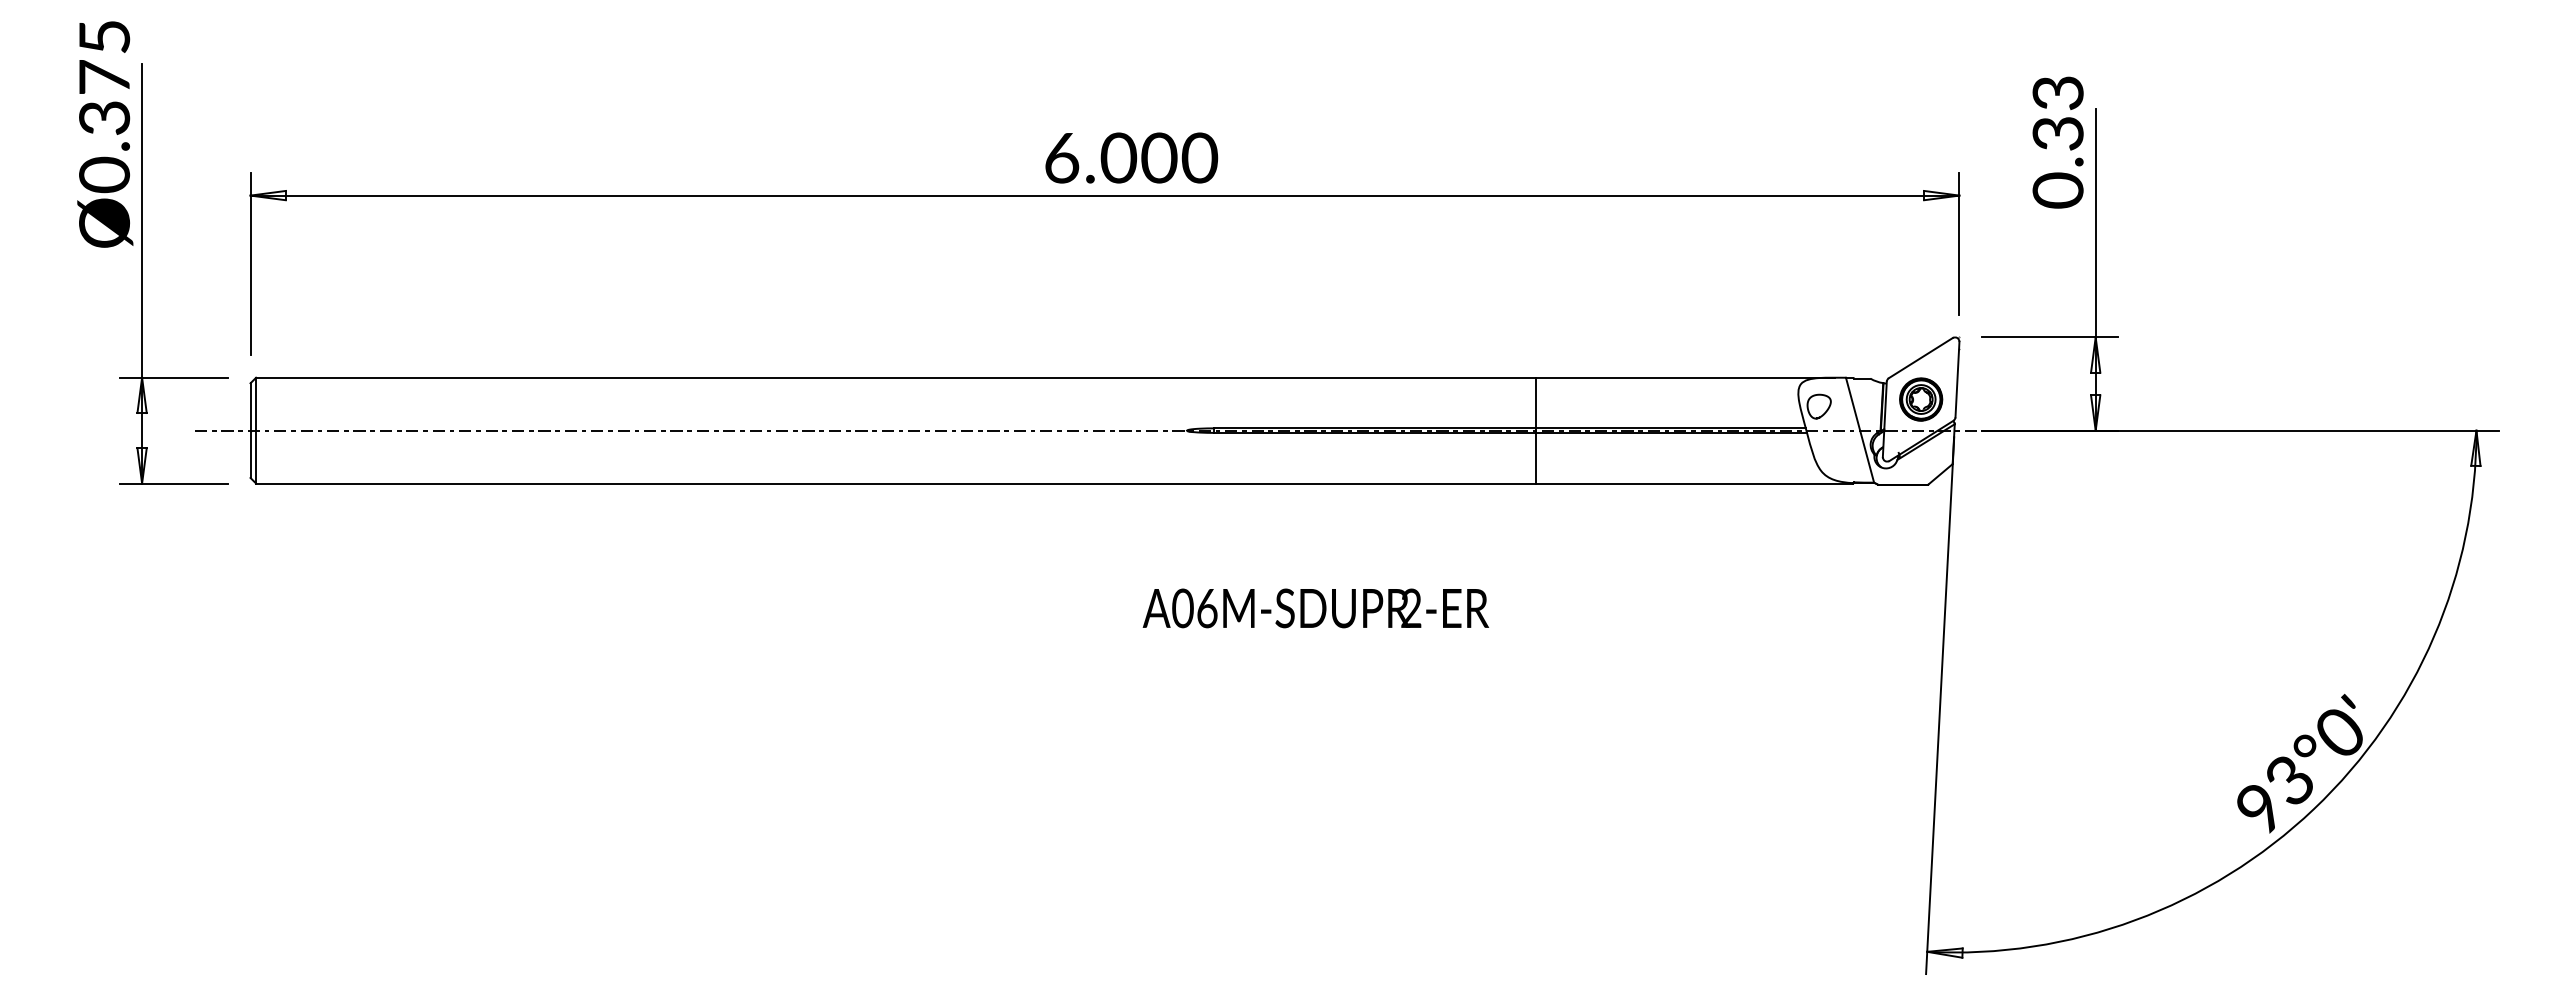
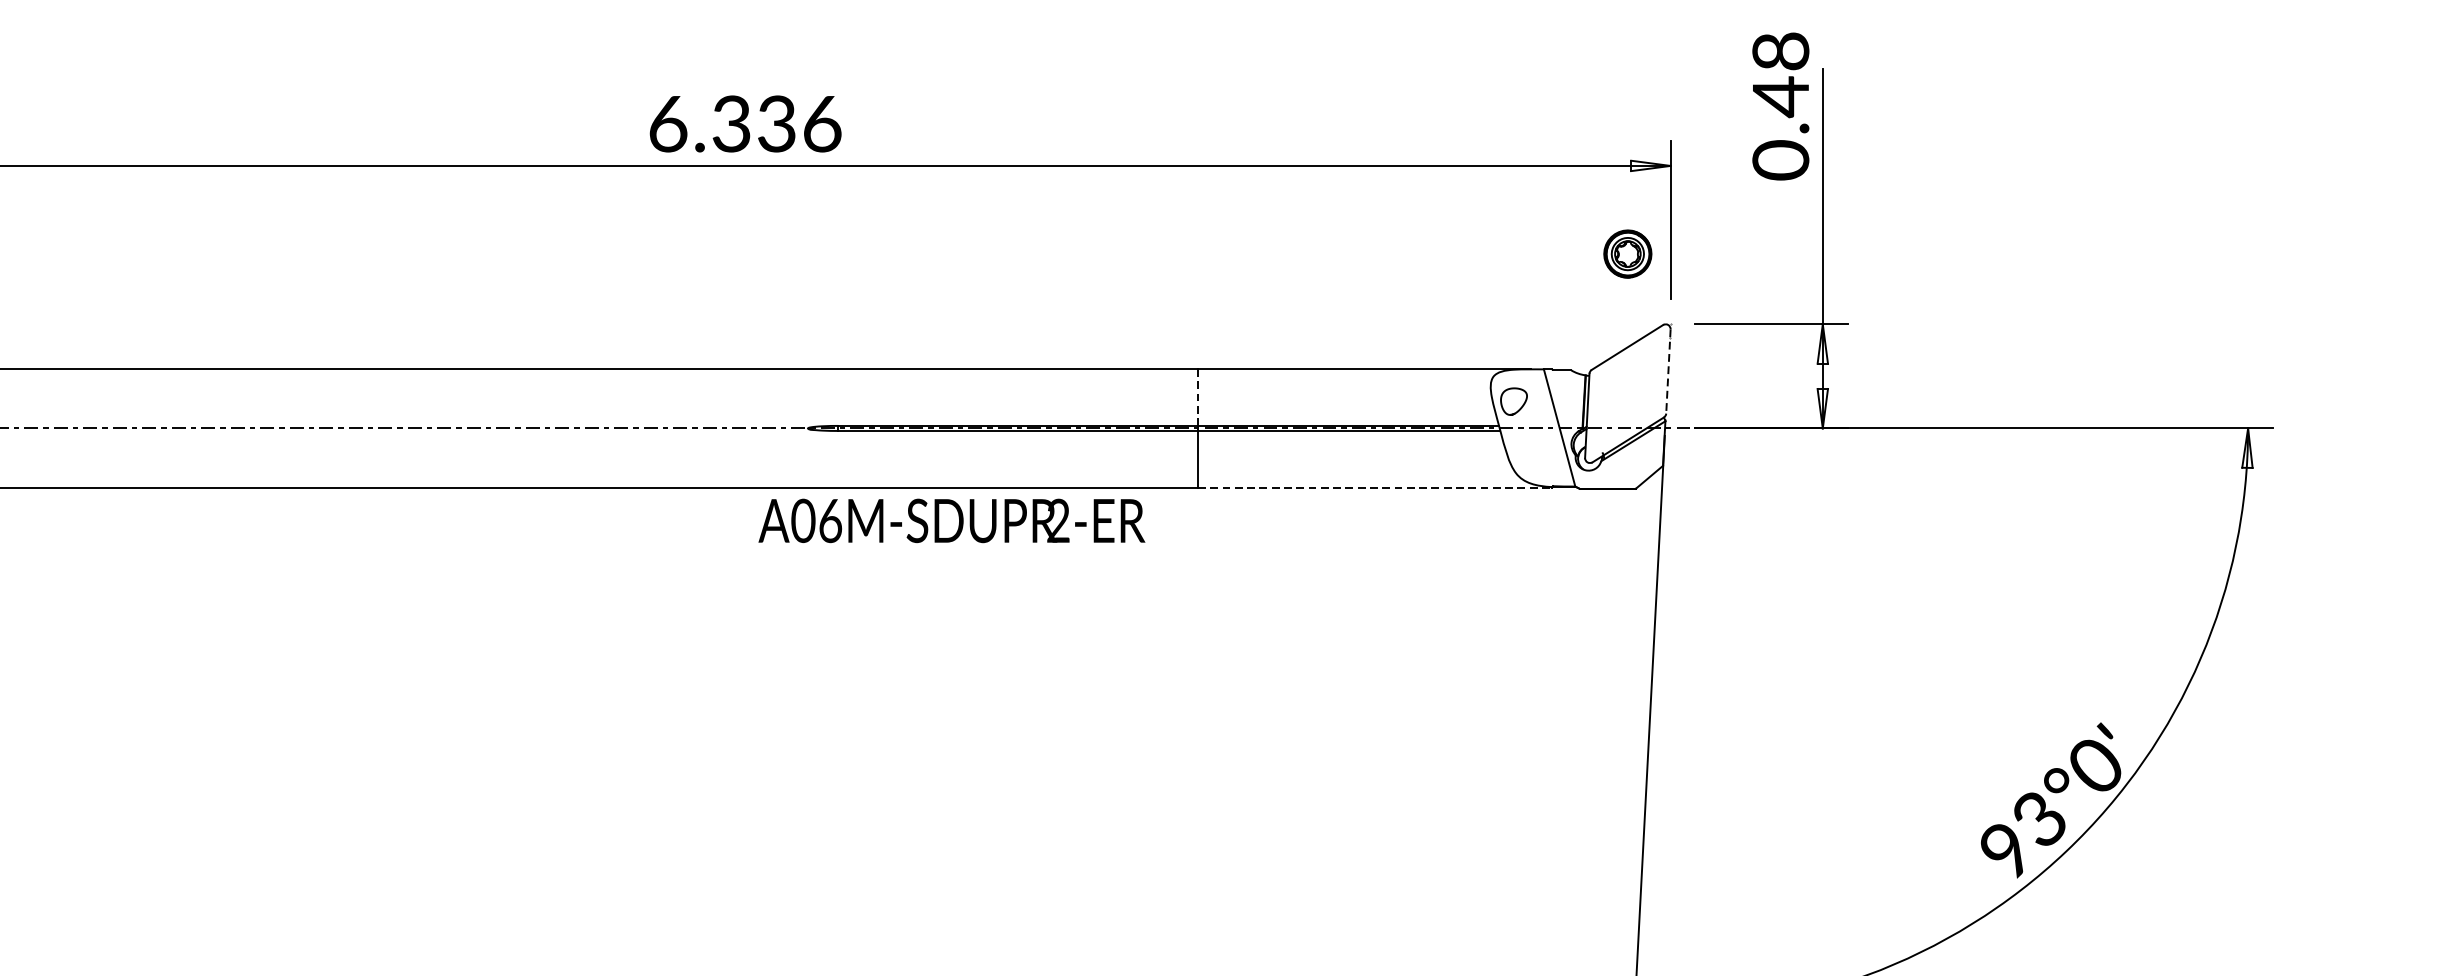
text: (2057, 114) -> (1780, 75), 0.33 -> 0.48
text: (1159, 157) -> (777, 123), 6.000 -> 6.336
line: (1957, 379) -> (1668, 371), solid -> dashed
part: (1921, 399) -> (1628, 254), moved
line: (1536, 402) -> (1198, 397), solid -> dashed
line: (1694, 483) -> (1374, 487), solid -> dashed
text: (1315, 608) -> (951, 520), moved

